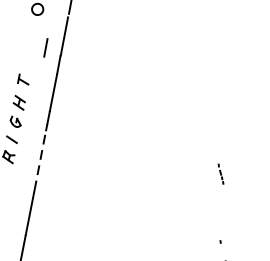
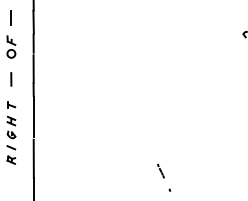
line: (46, 48) -> (11, 79), moved
line: (39, 160) -> (33, 158), dashed -> solid
line: (220, 173) -> (160, 170), moved

